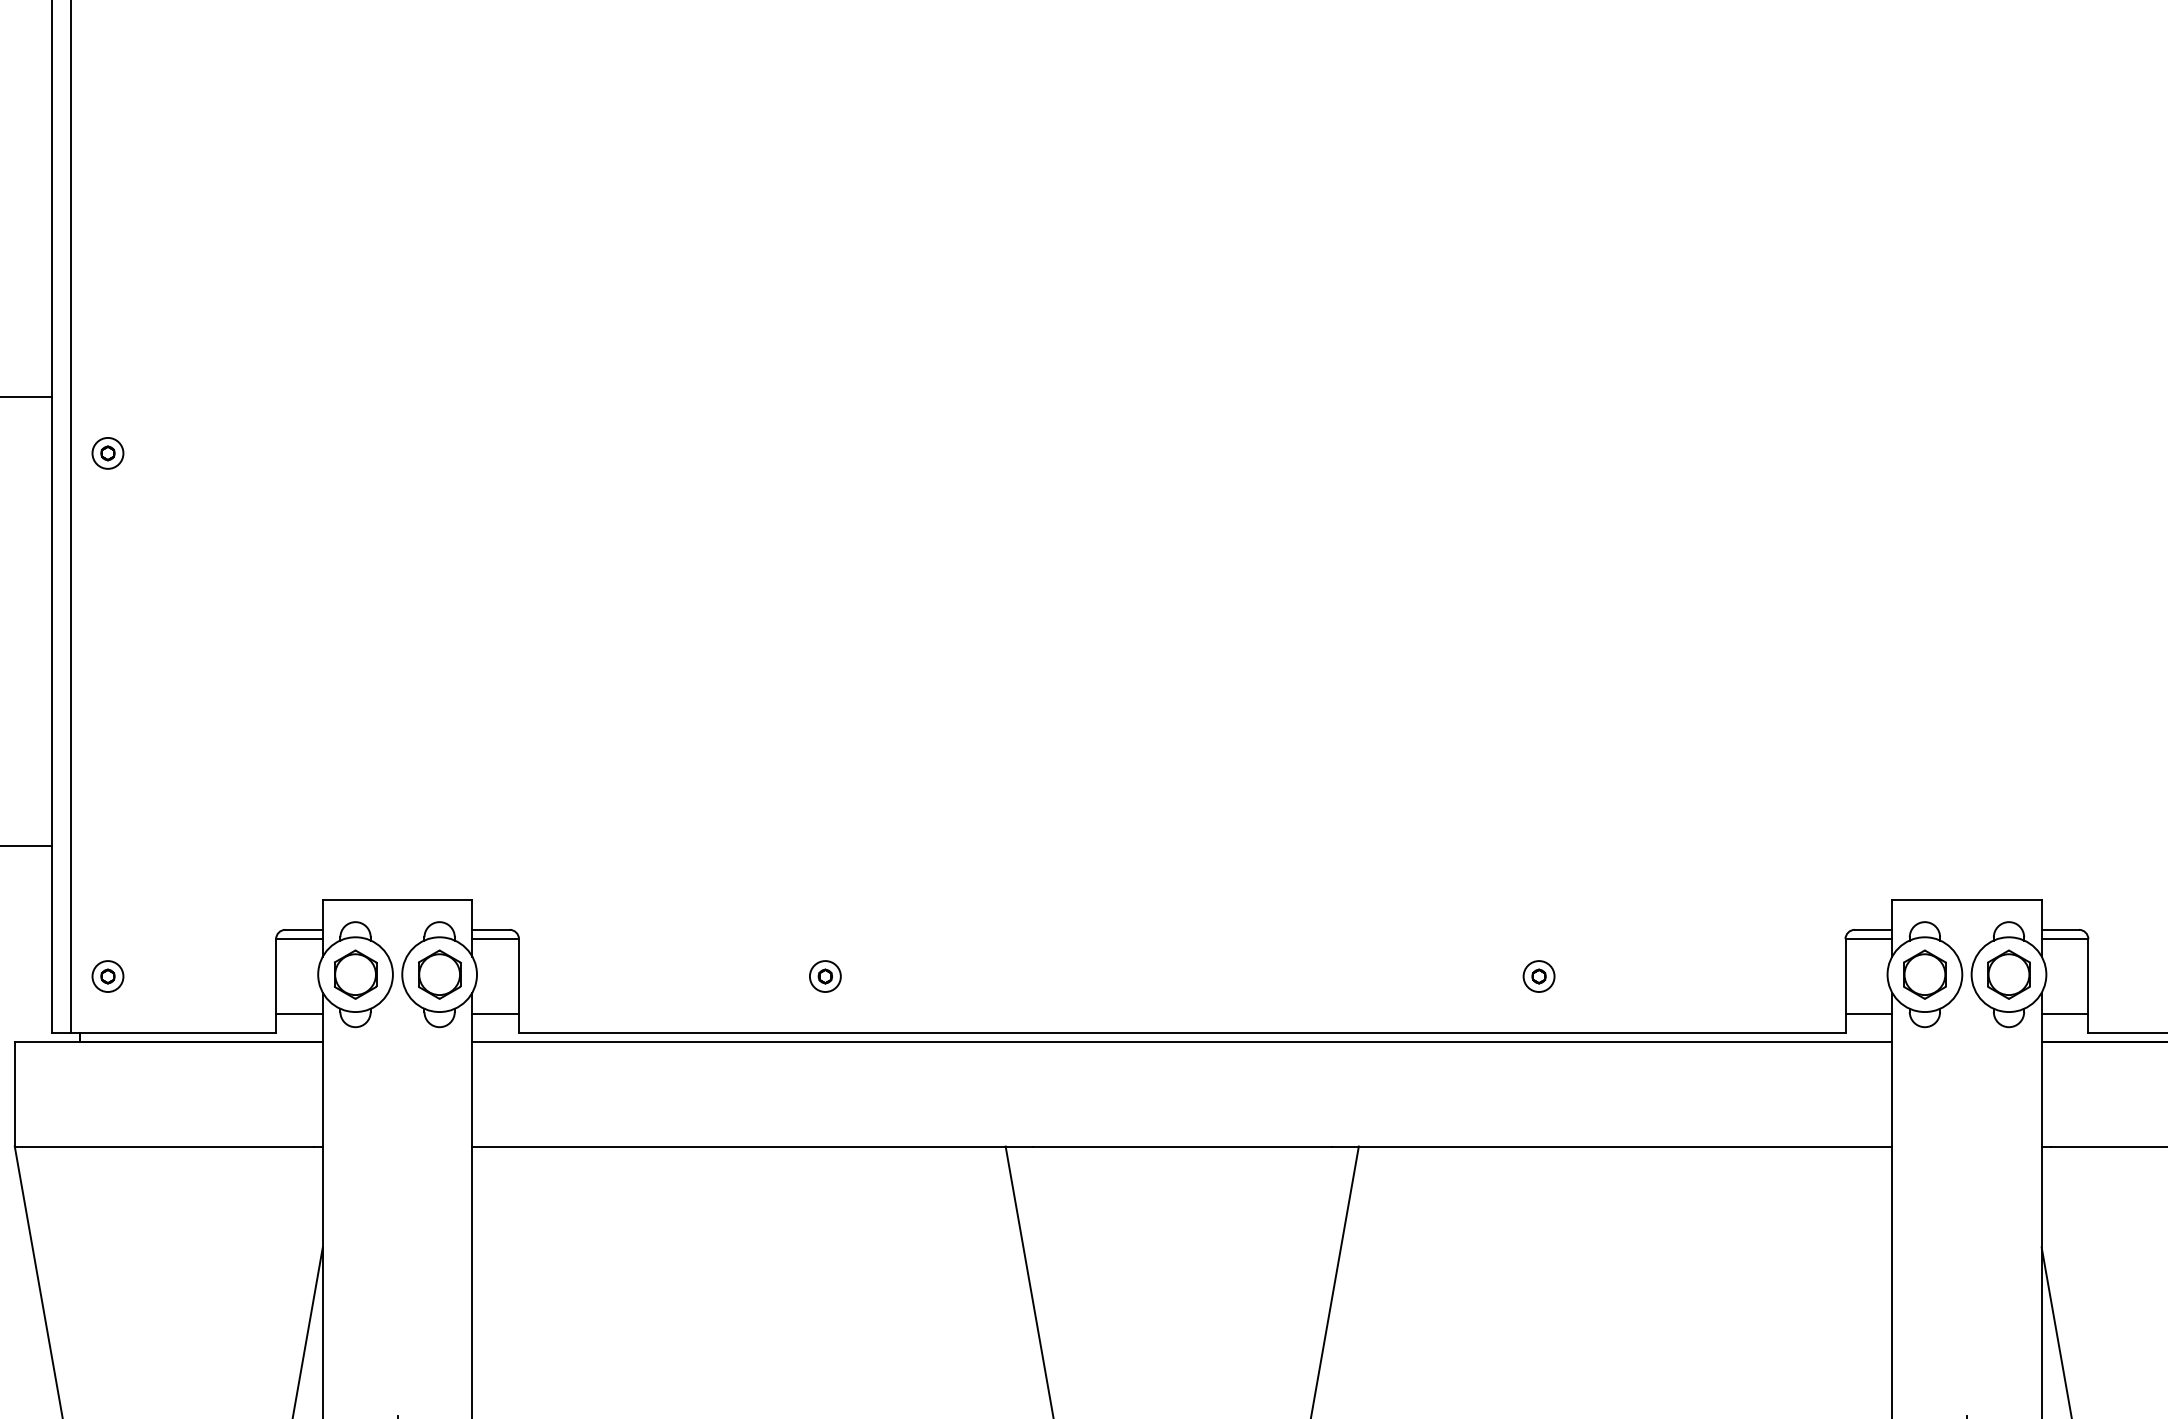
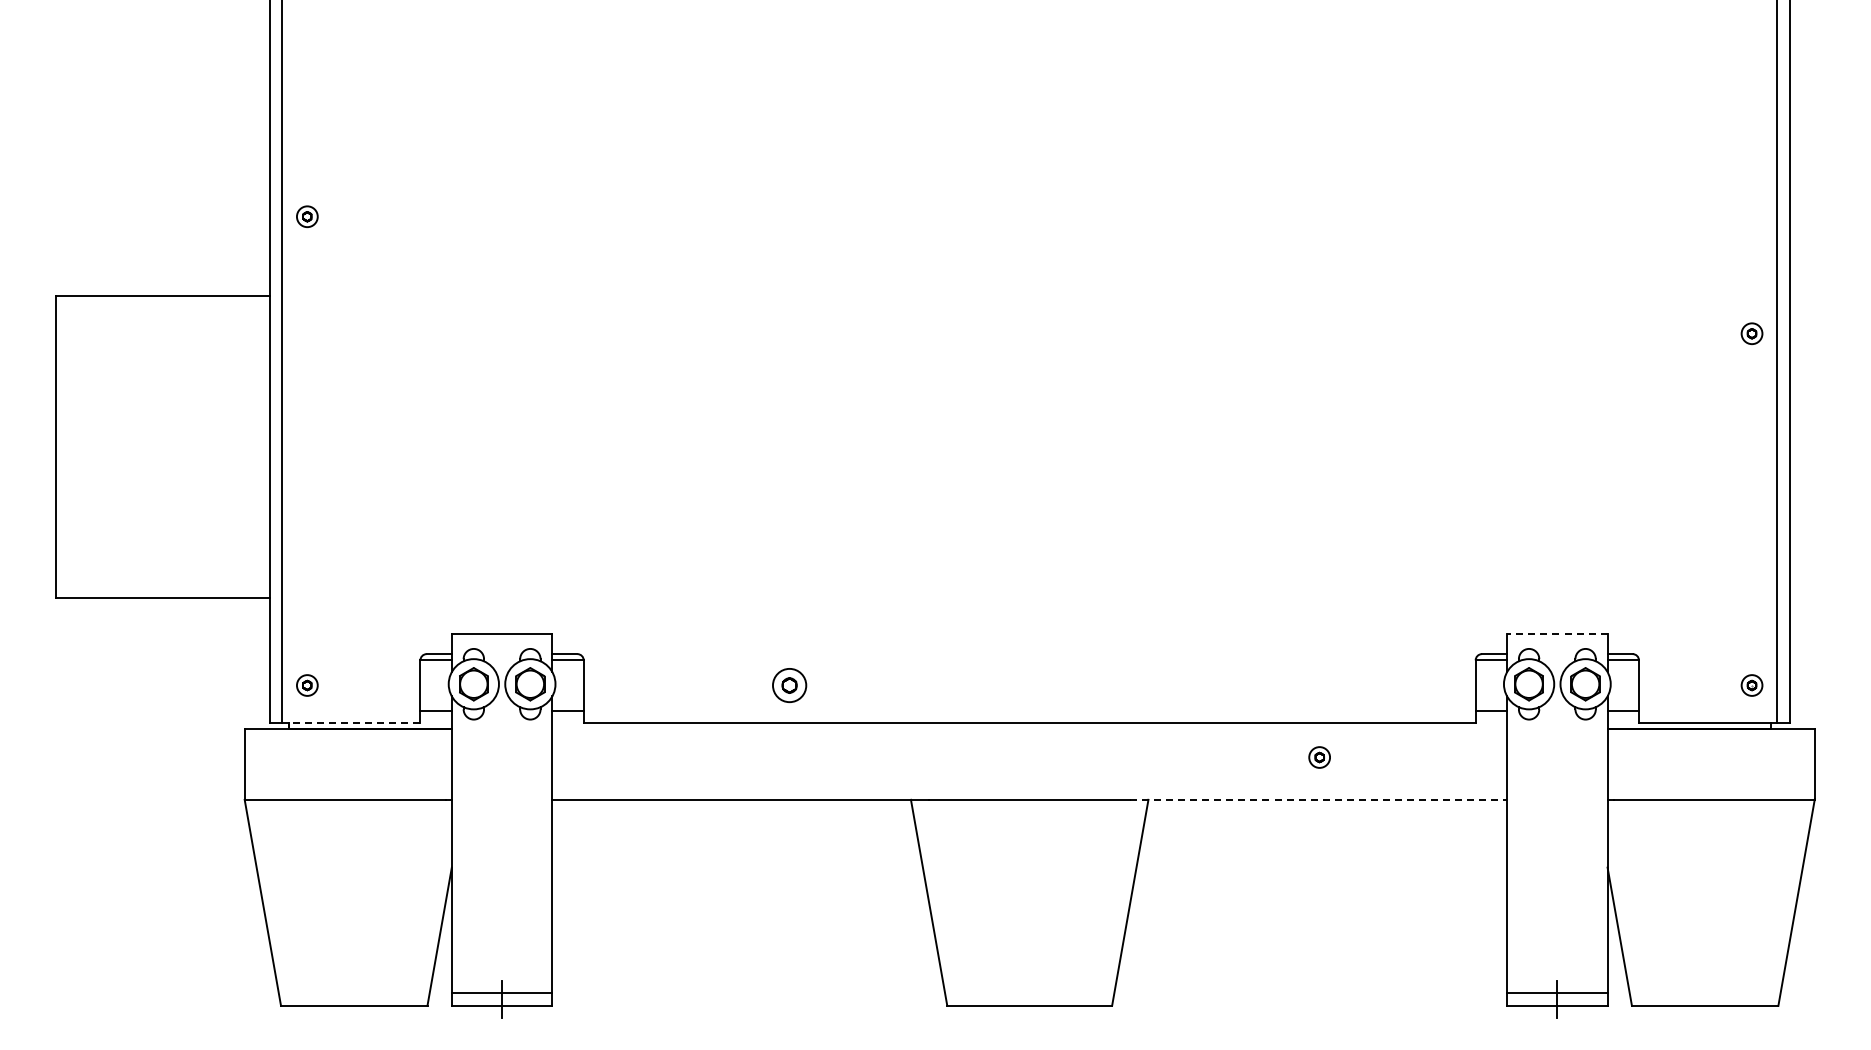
part: (108, 453) -> (307, 216), moved
line: (1965, 900) -> (1556, 634), solid -> dashed
part: (825, 976) -> (789, 685), size x1.6
part: (1538, 976) -> (1319, 757), moved
line: (172, 1033) -> (350, 723), solid -> dashed
line: (1181, 1041) -> (1029, 729), removed
line: (1613, 1146) -> (1319, 799), solid -> dashed

